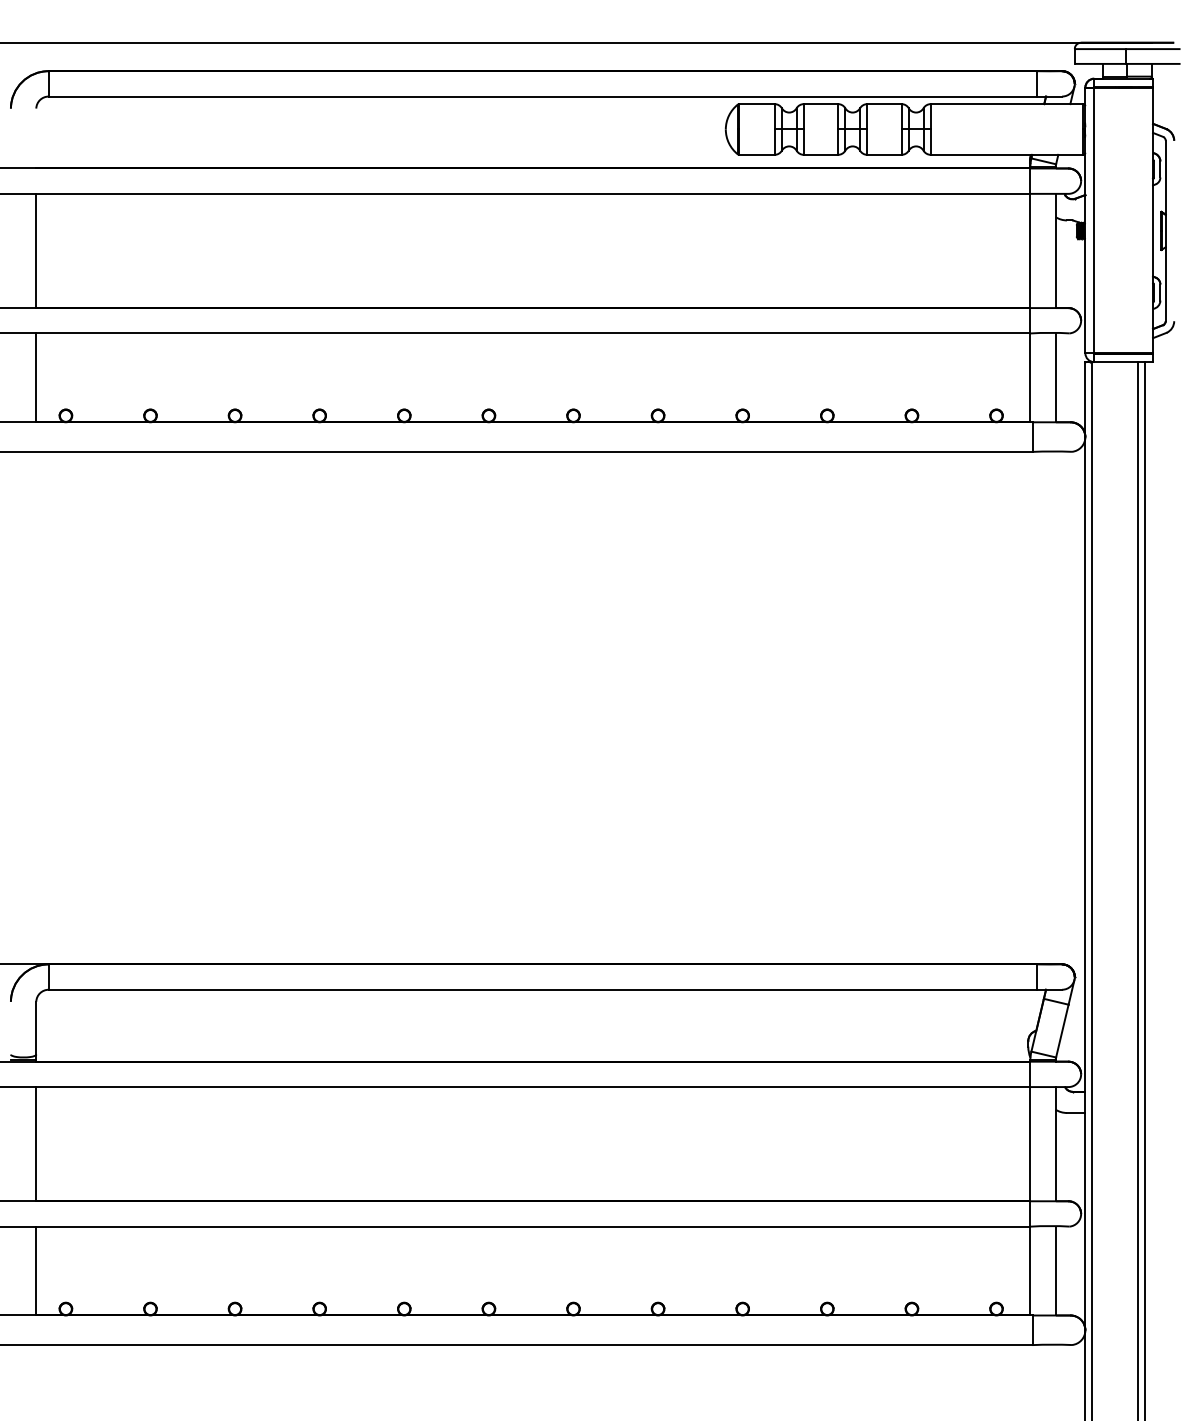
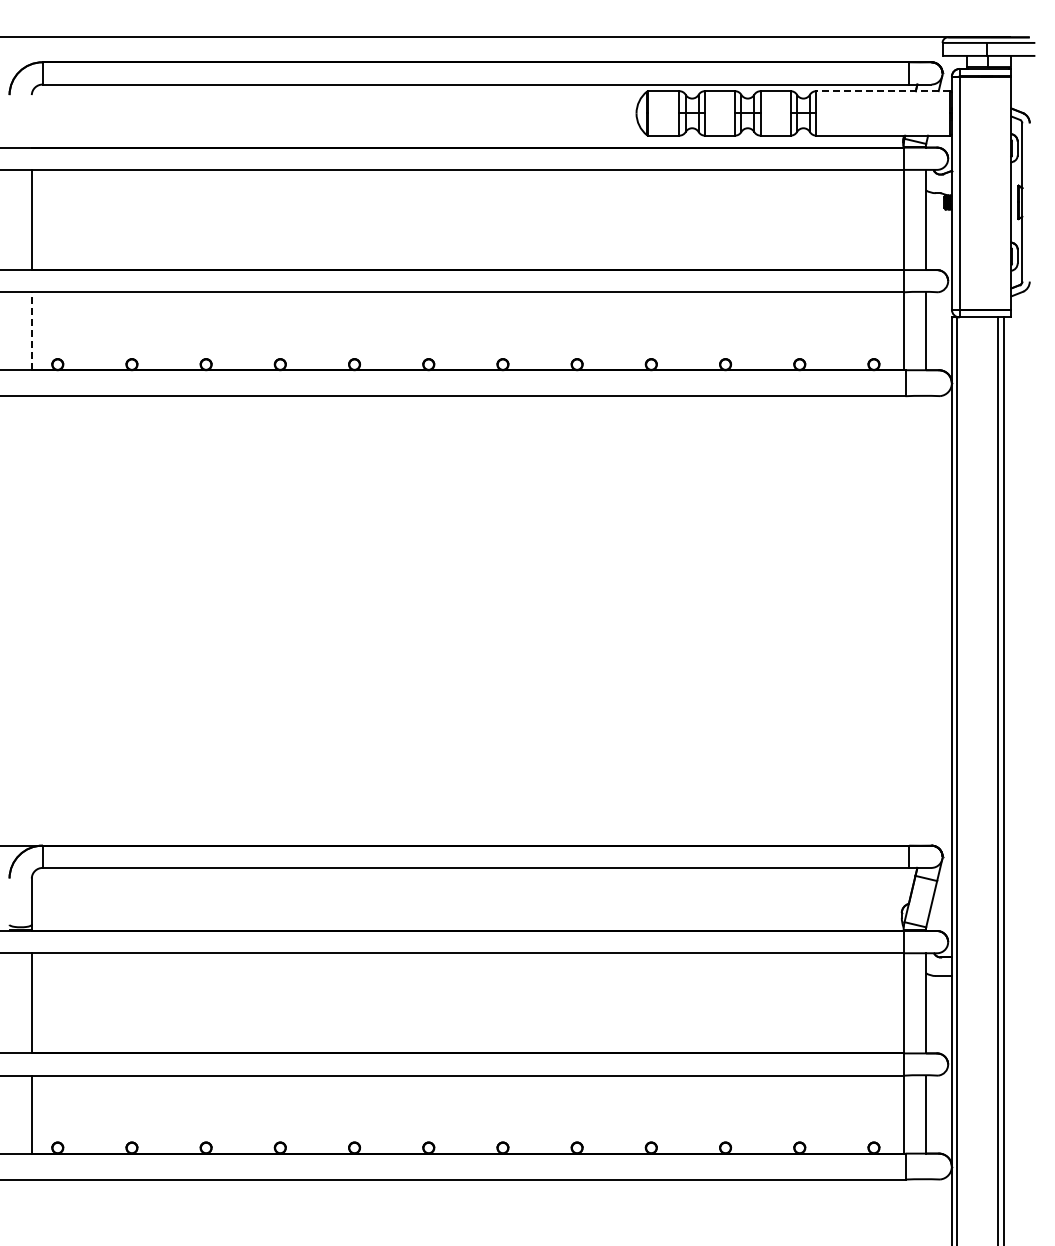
line: (1007, 104) -> (883, 91), solid -> dashed
line: (35, 378) -> (31, 331), solid -> dashed

